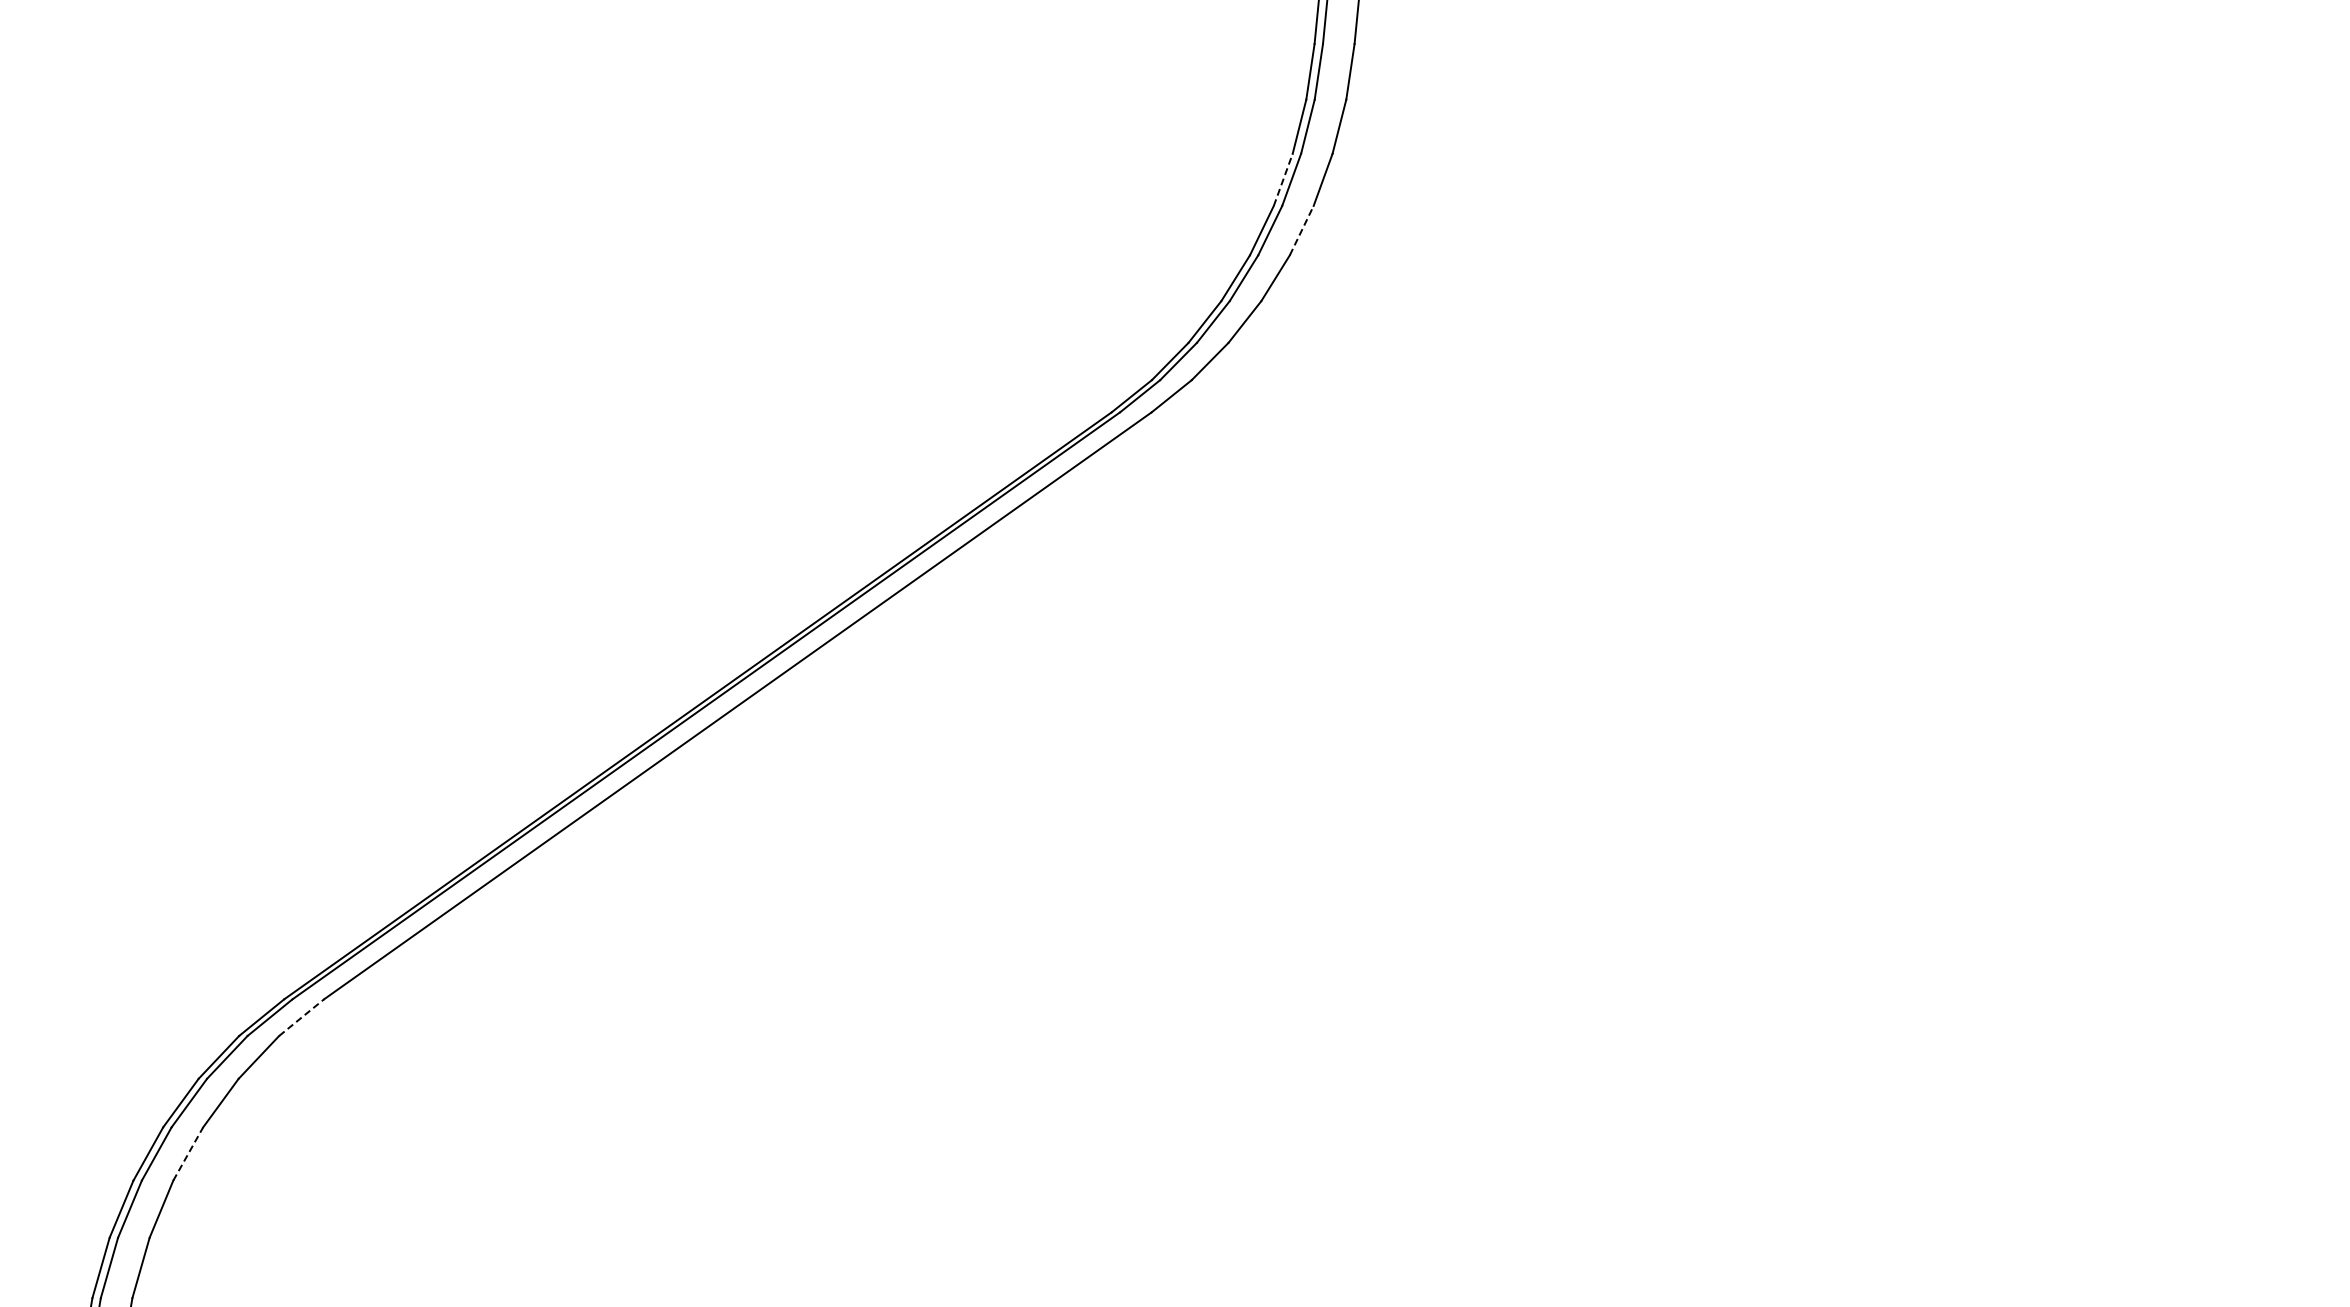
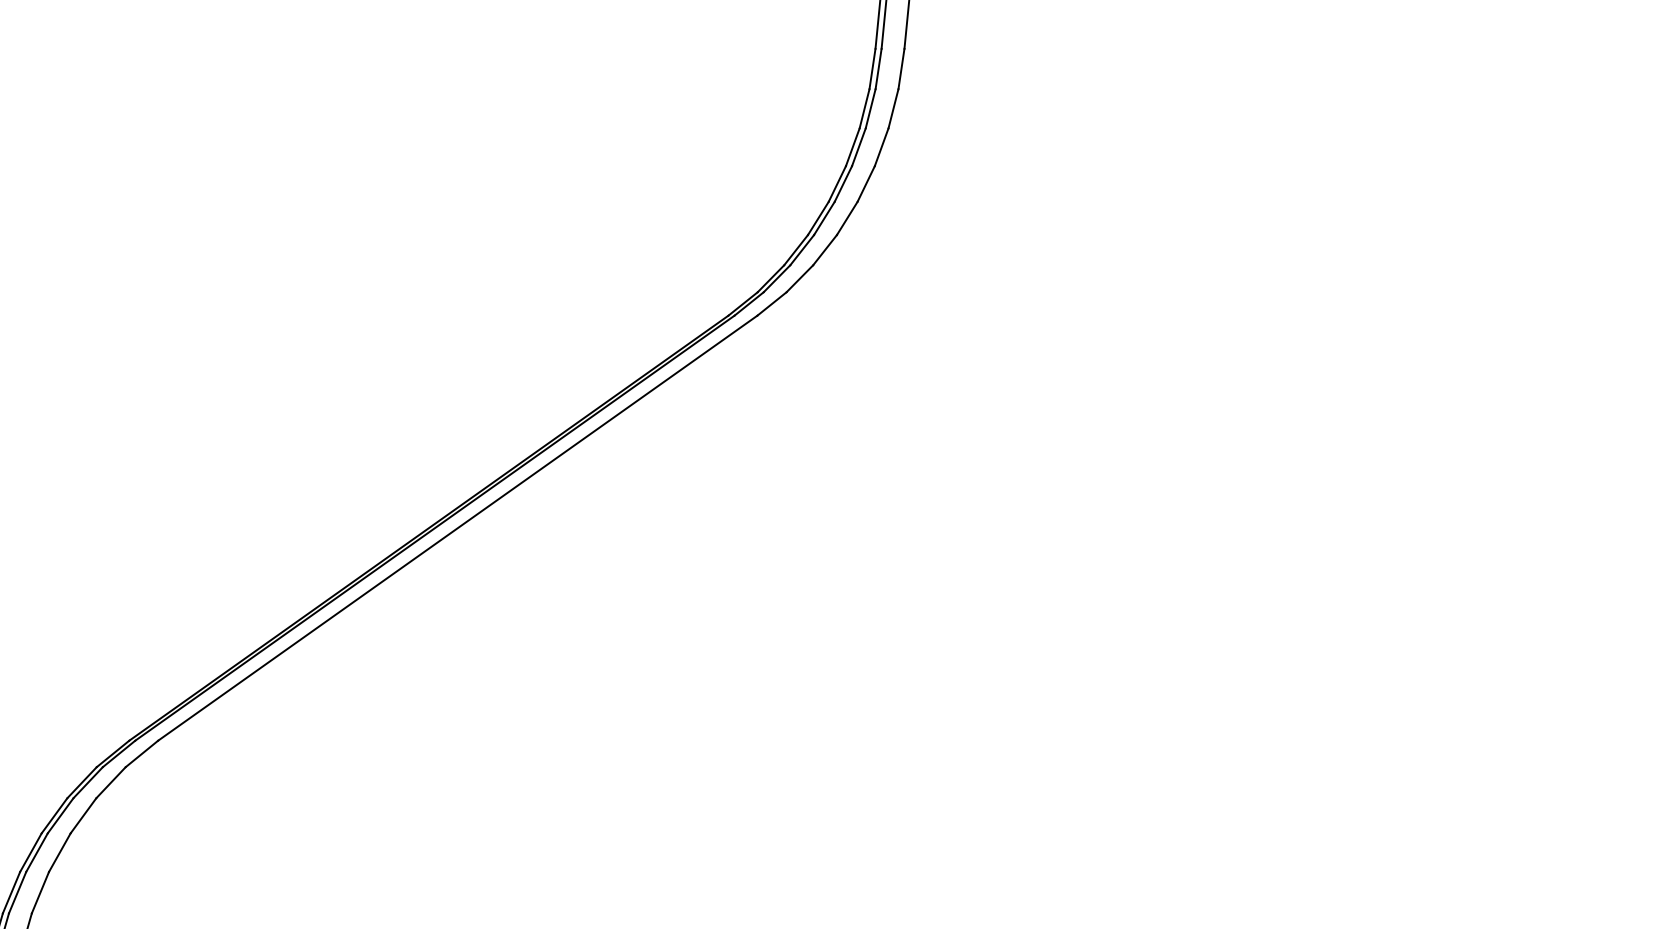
line: (1283, 179) -> (852, 146), dashed -> solid
line: (1301, 230) -> (866, 183), dashed -> solid
line: (301, 1017) -> (141, 753), dashed -> solid
line: (188, 1153) -> (59, 852), dashed -> solid

